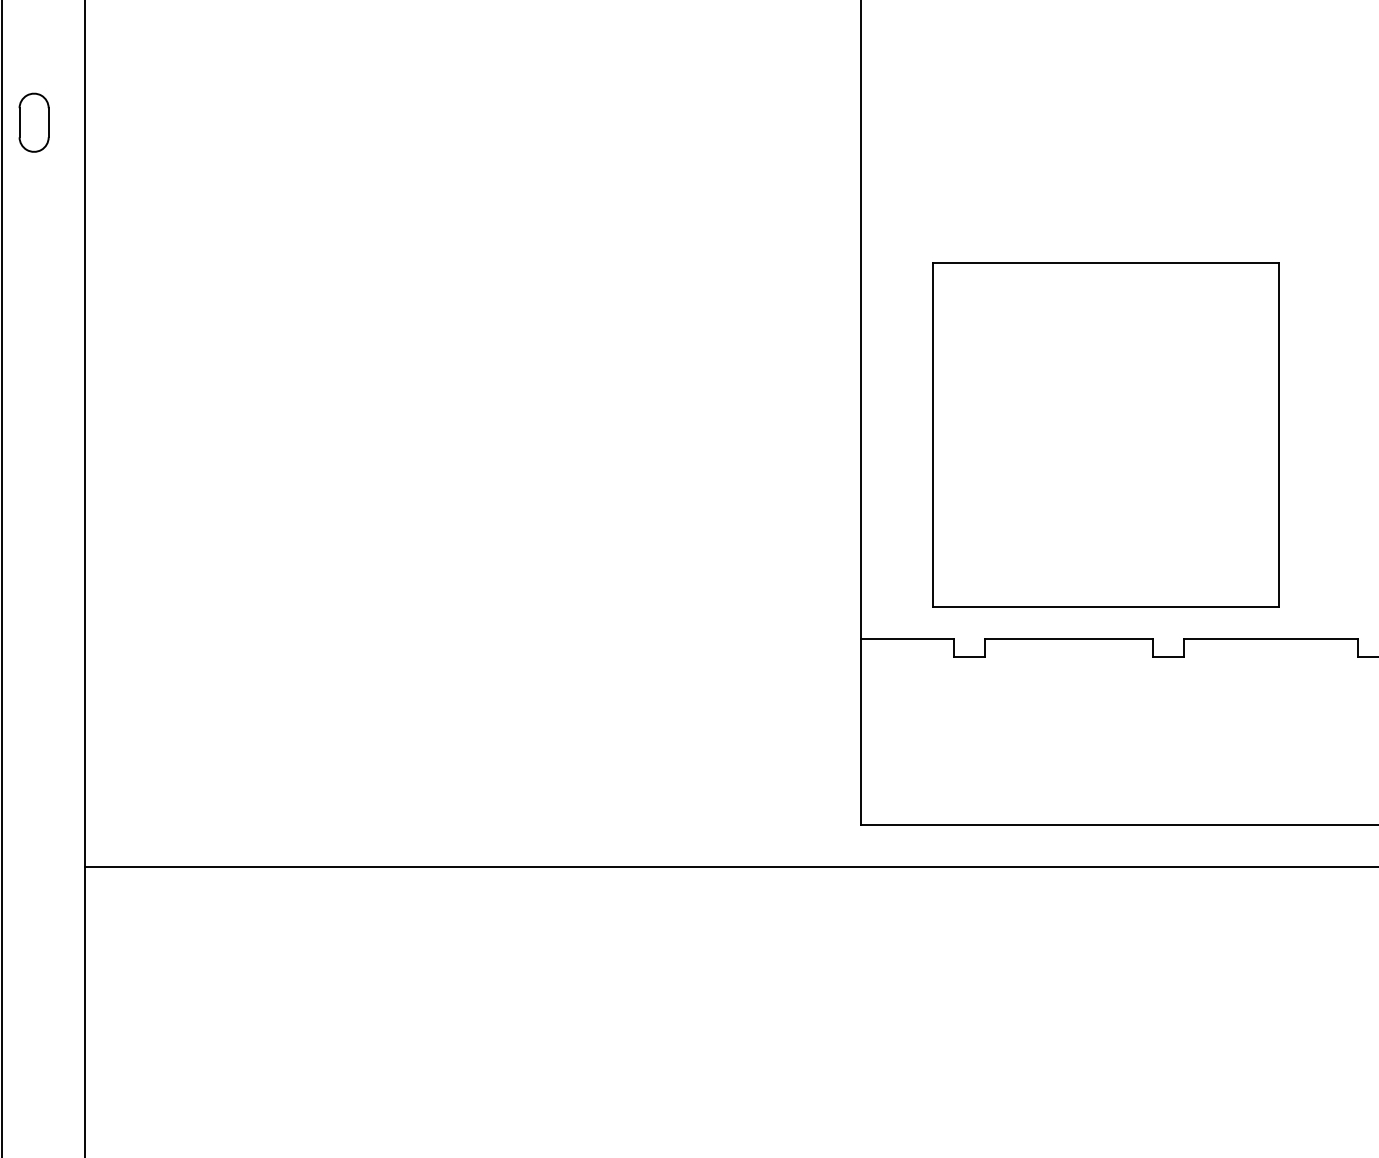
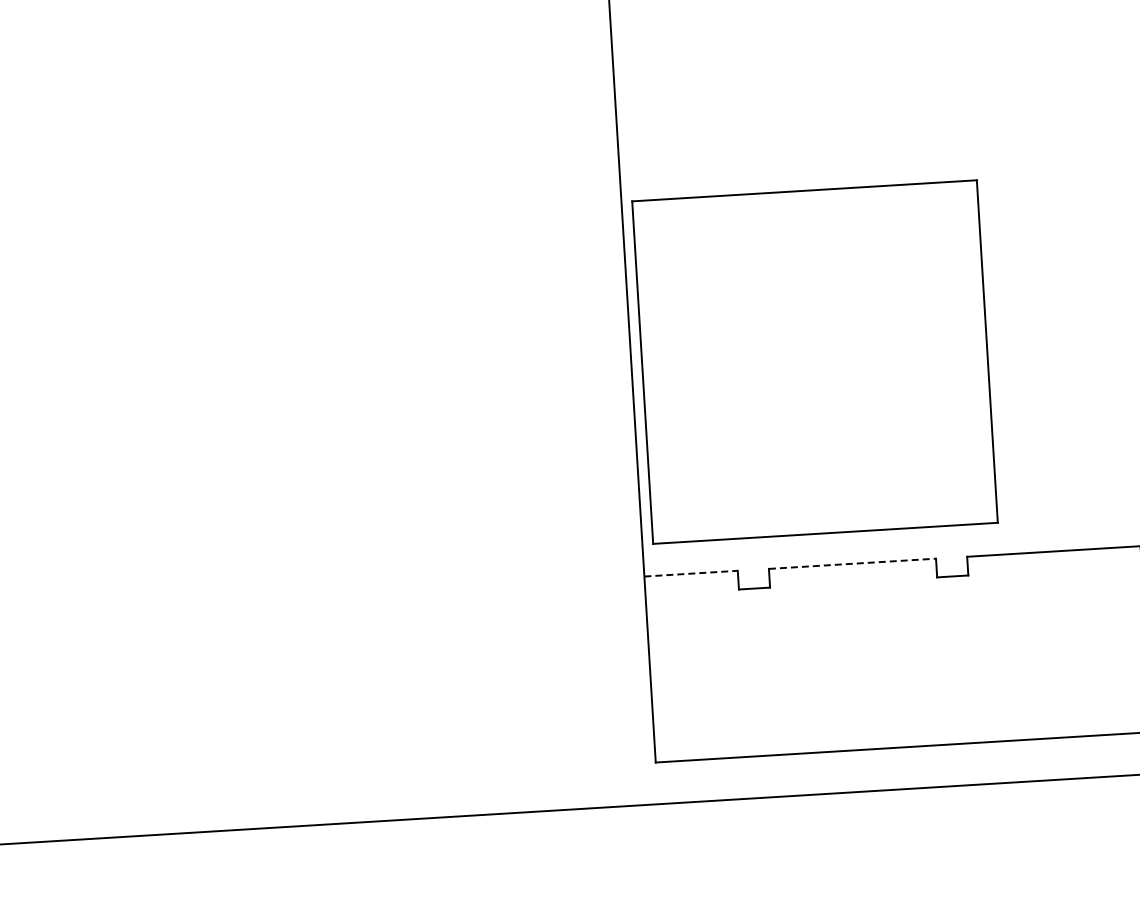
part: (1105, 434) -> (814, 361), moved
line: (907, 638) -> (691, 573), solid -> dashed
line: (1069, 638) -> (852, 563), solid -> dashed

